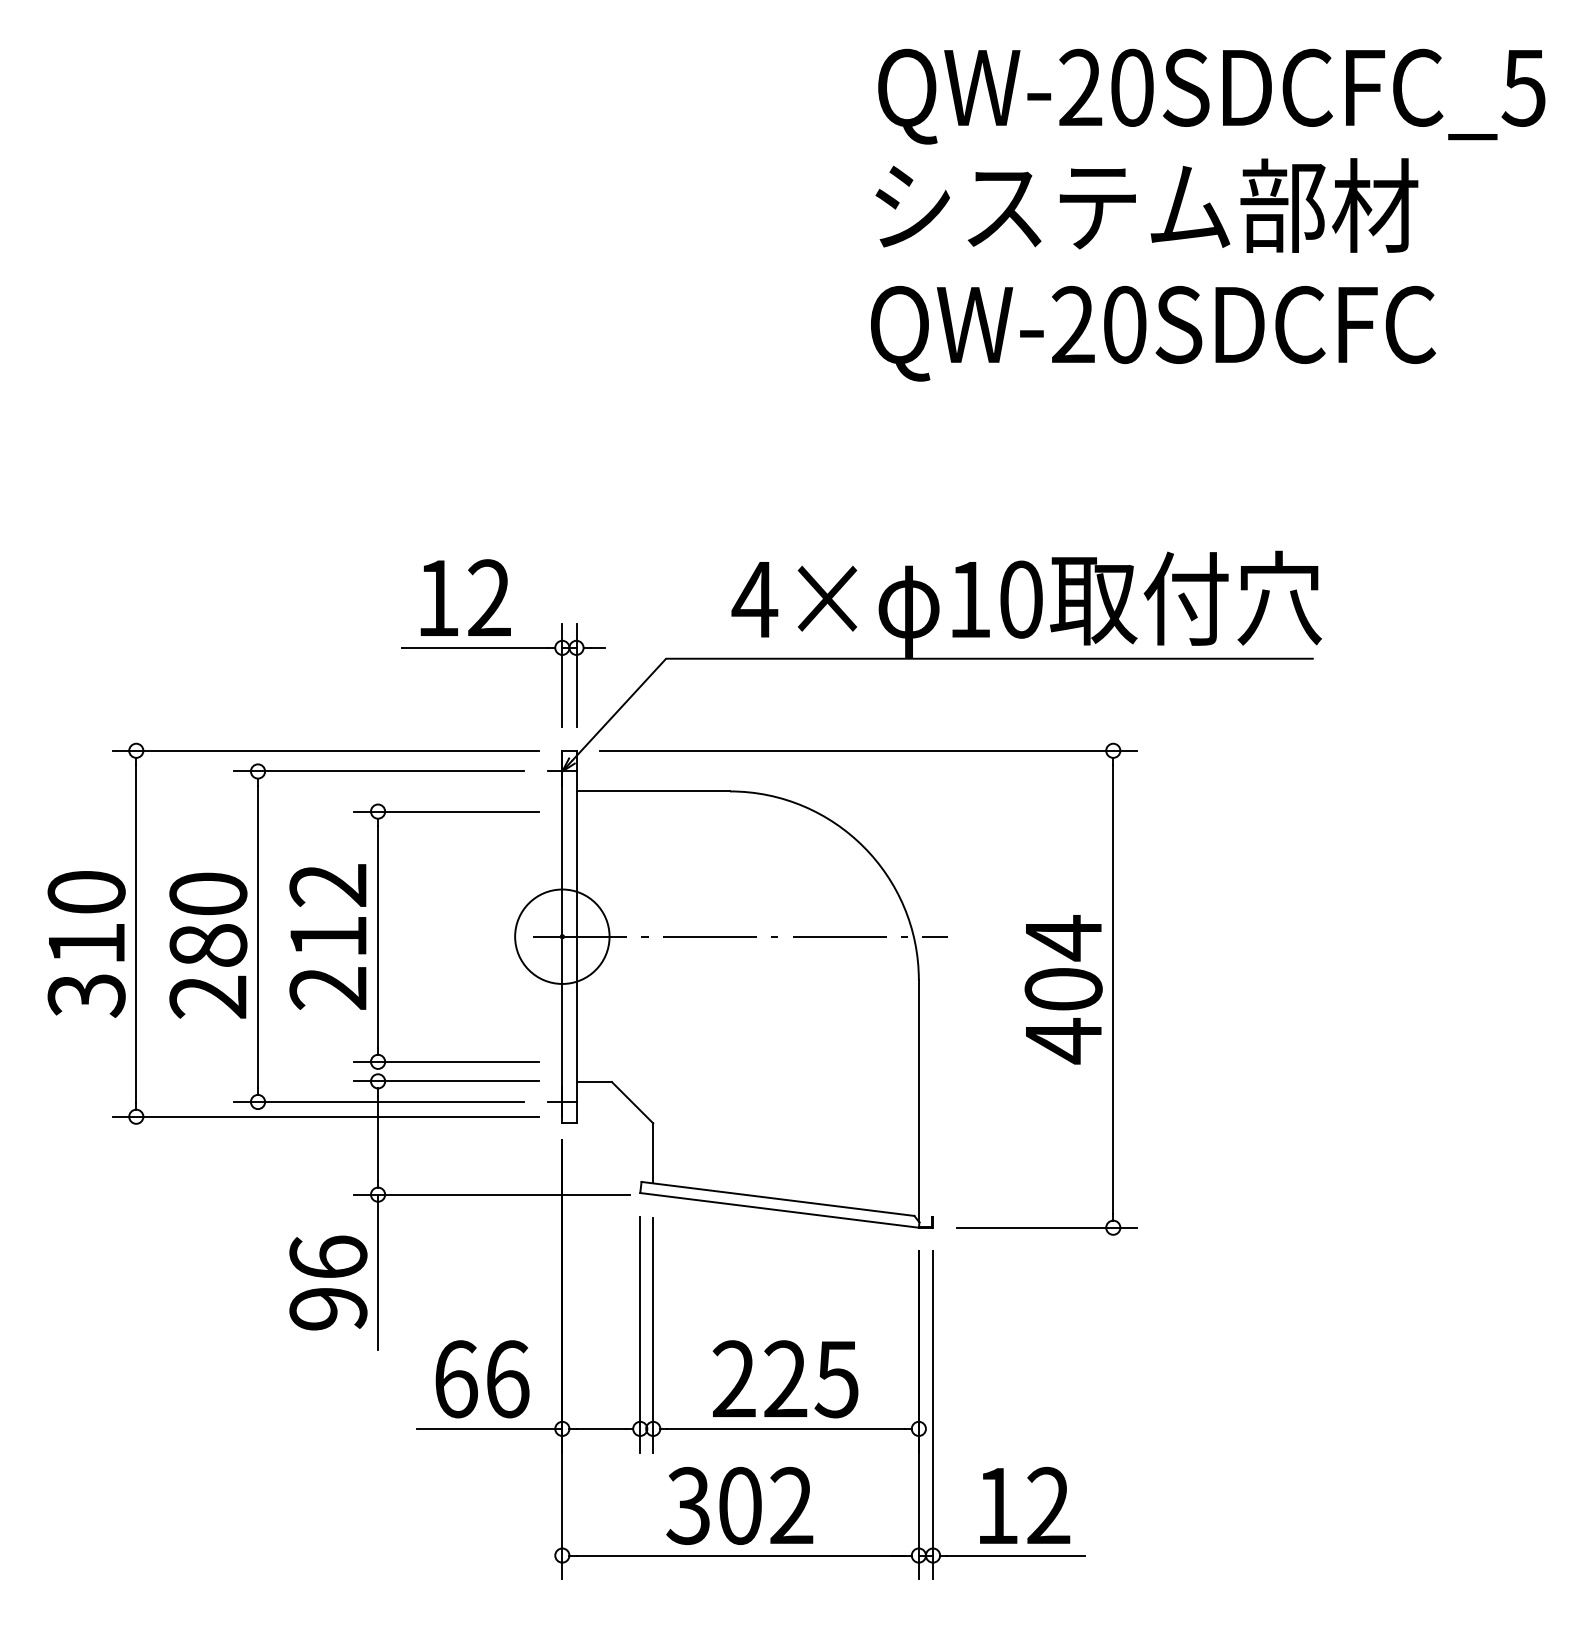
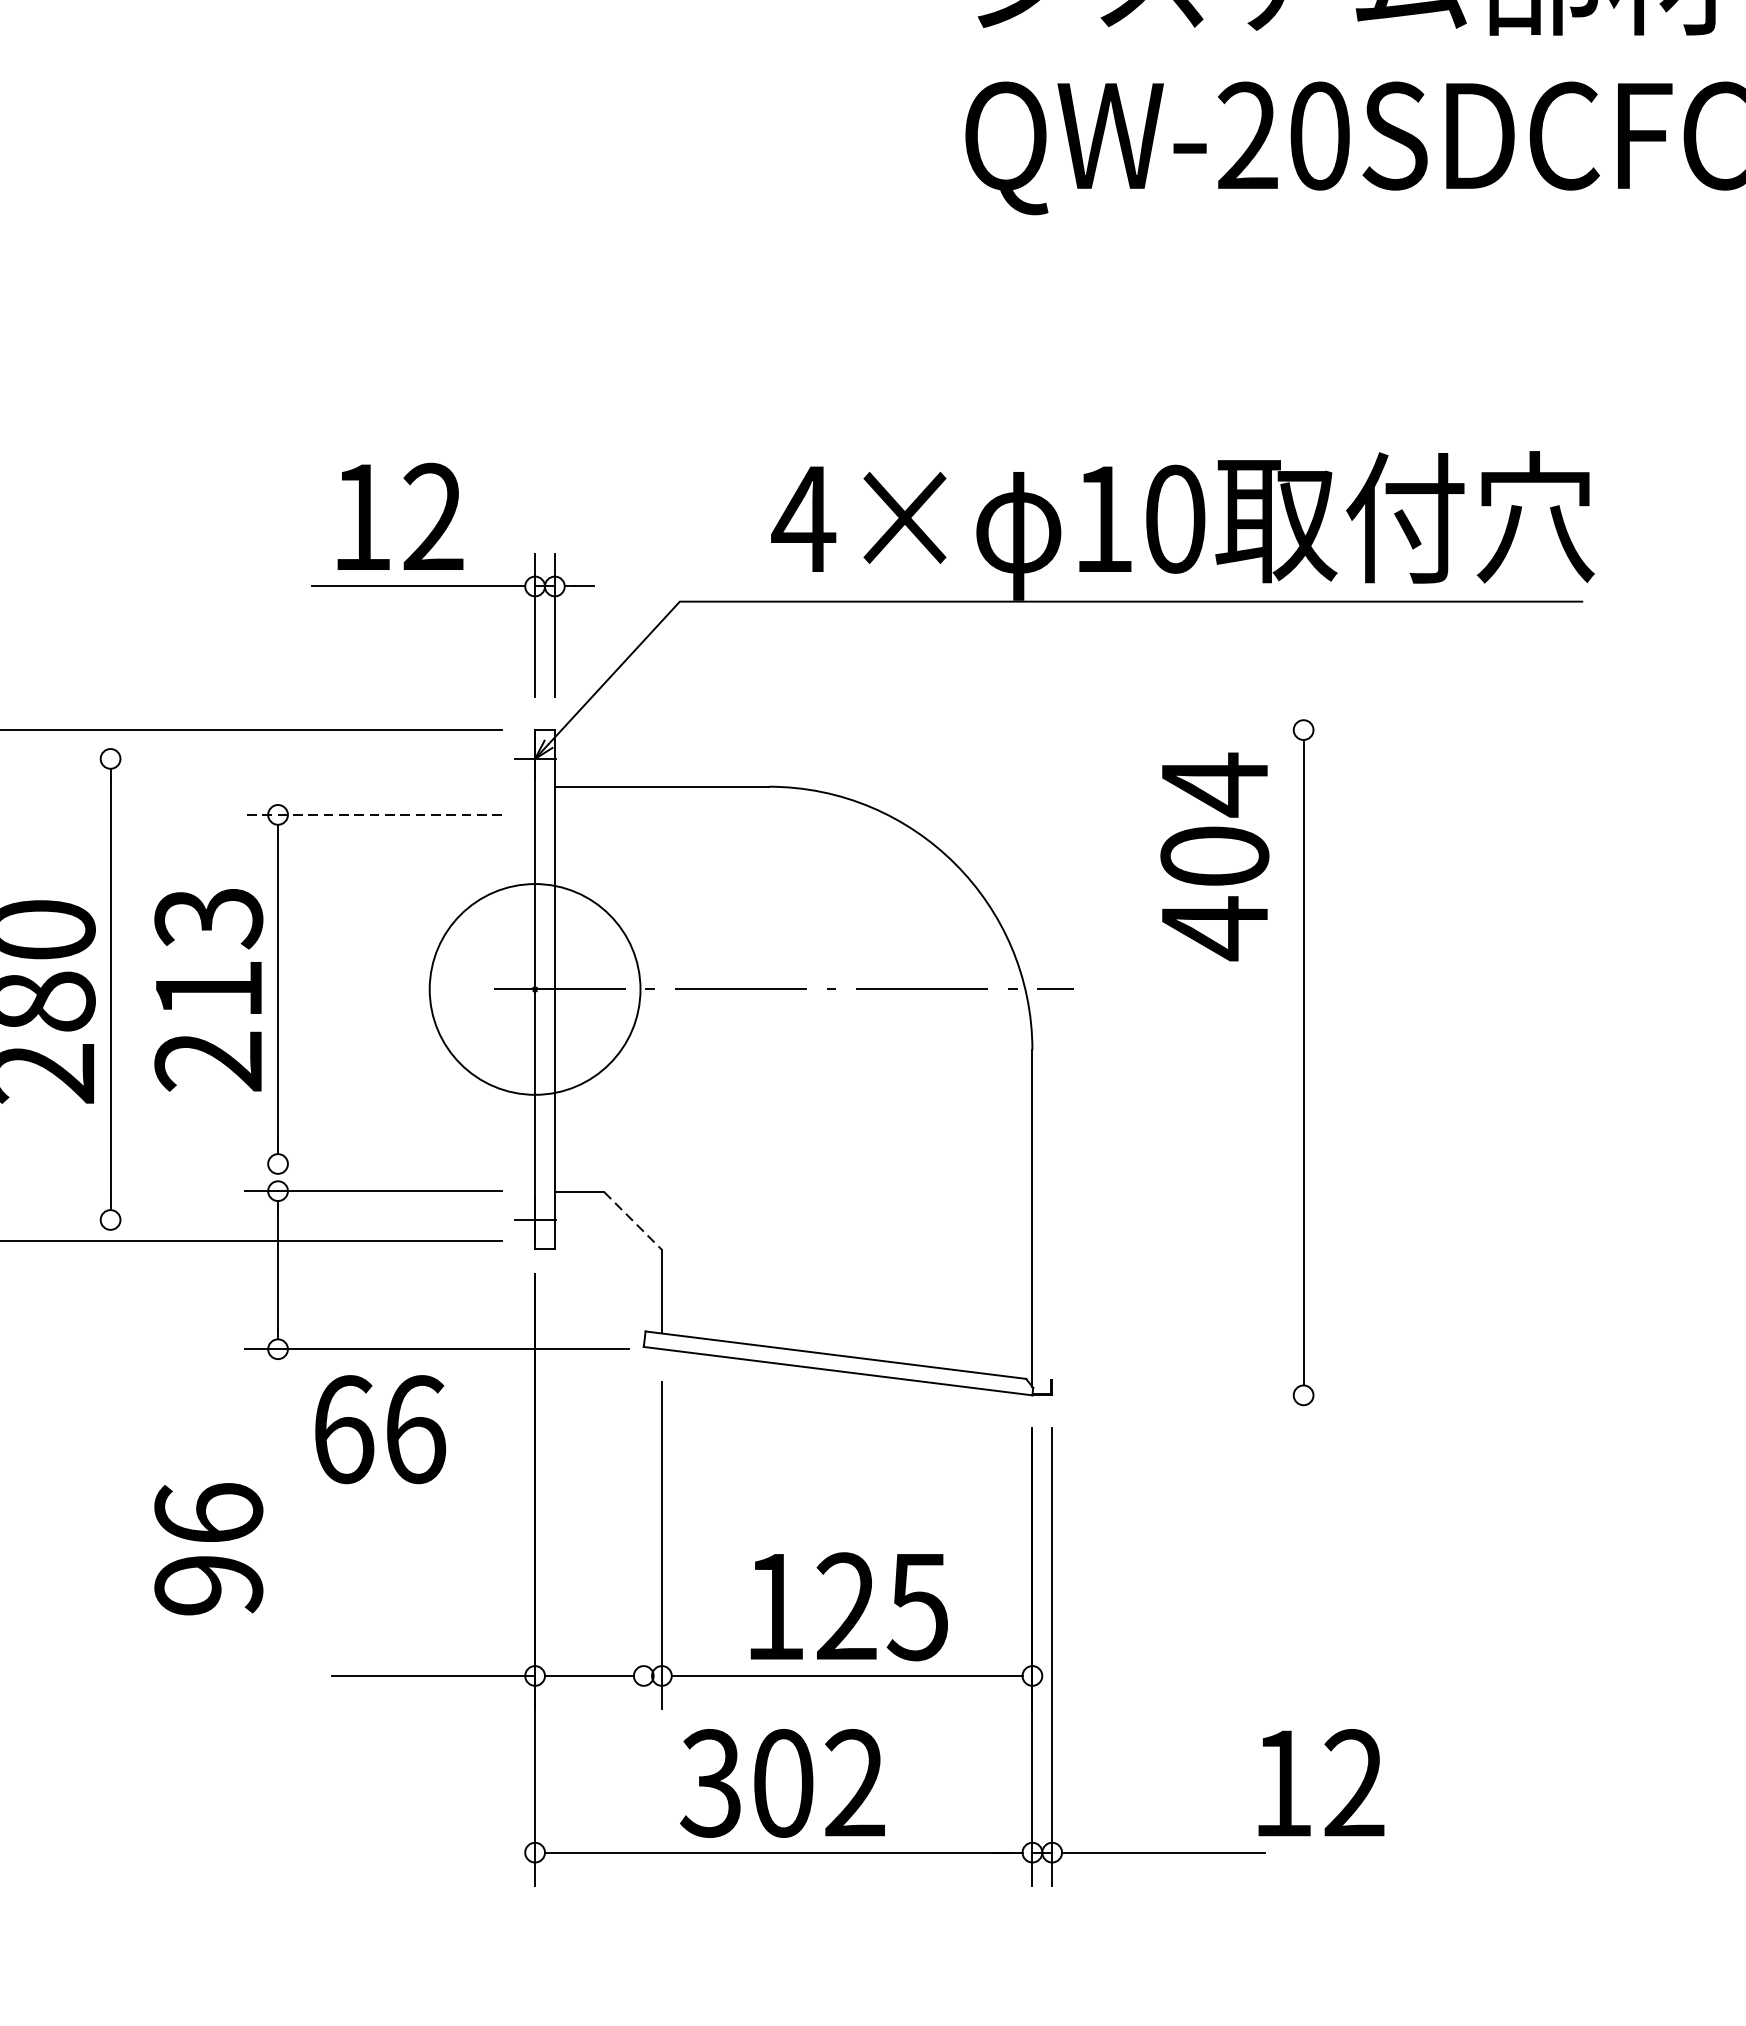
line: (868, 750) -> (962, 729), removed
line: (378, 771) -> (278, 758), removed
line: (446, 811) -> (373, 814), solid -> dashed
text: (328, 886) -> (208, 919), 212 -> 213
circle: (562, 936) -> (535, 989), size x1.6
text: (1063, 989) -> (1214, 856), moved
line: (446, 1061) -> (373, 1163), removed
line: (378, 1102) -> (278, 1220), removed
line: (632, 1103) -> (632, 1222), solid -> dashed
line: (1046, 1227) -> (1210, 1395), removed
line: (378, 1271) -> (278, 1456), removed
text: (328, 1282) -> (208, 1548), moved
line: (640, 1334) -> (644, 1544), removed
text: (733, 1378) -> (773, 1605), 225 -> 125
text: (482, 1379) -> (380, 1429), moved
text: (1025, 1505) -> (1322, 1782), moved

